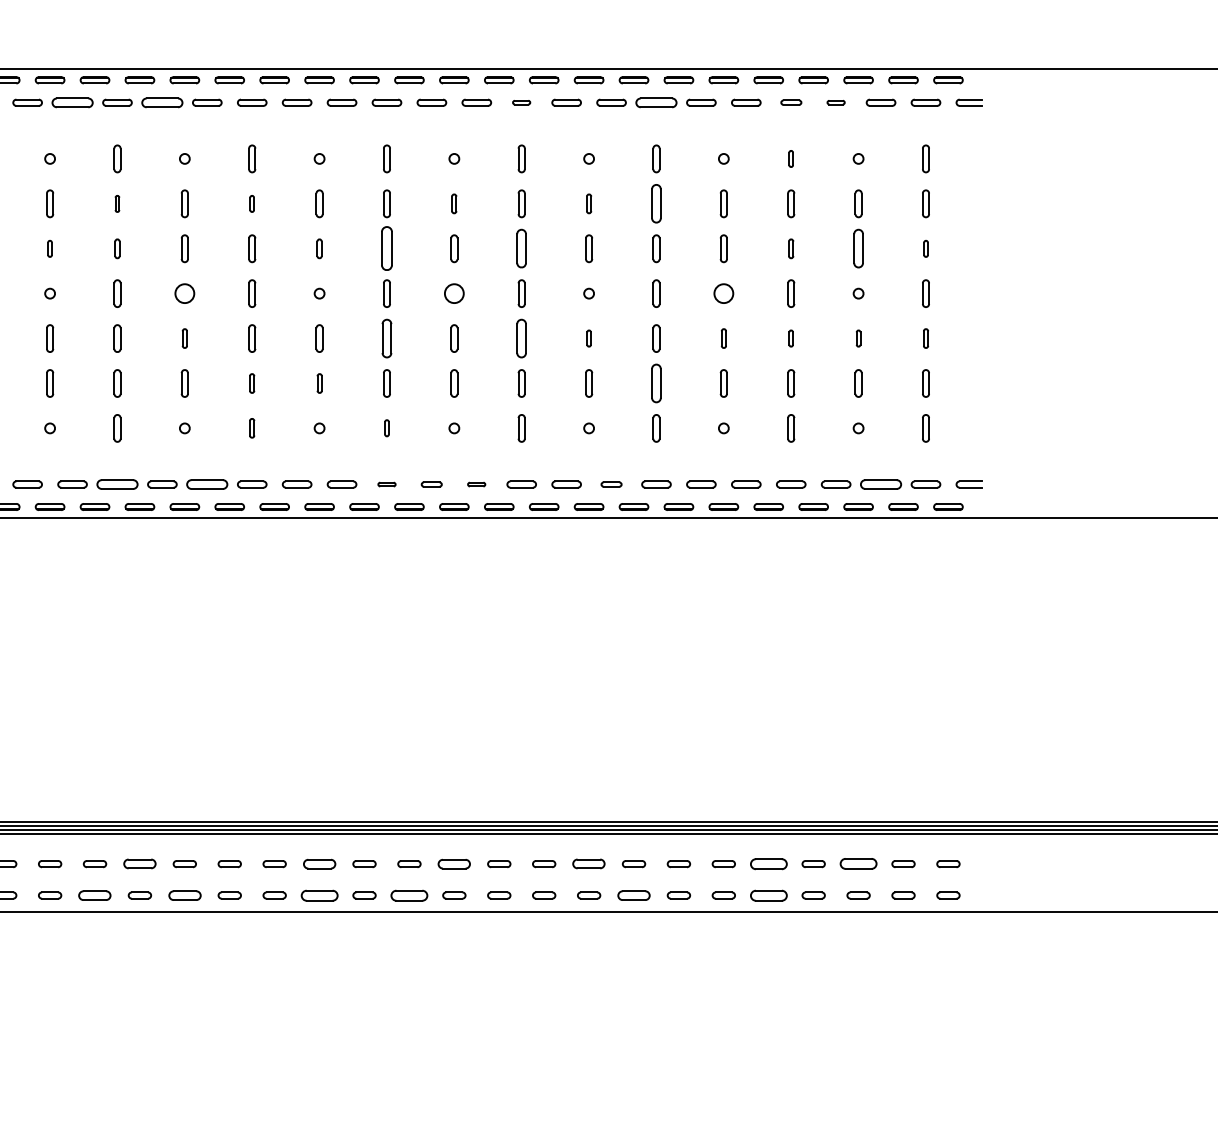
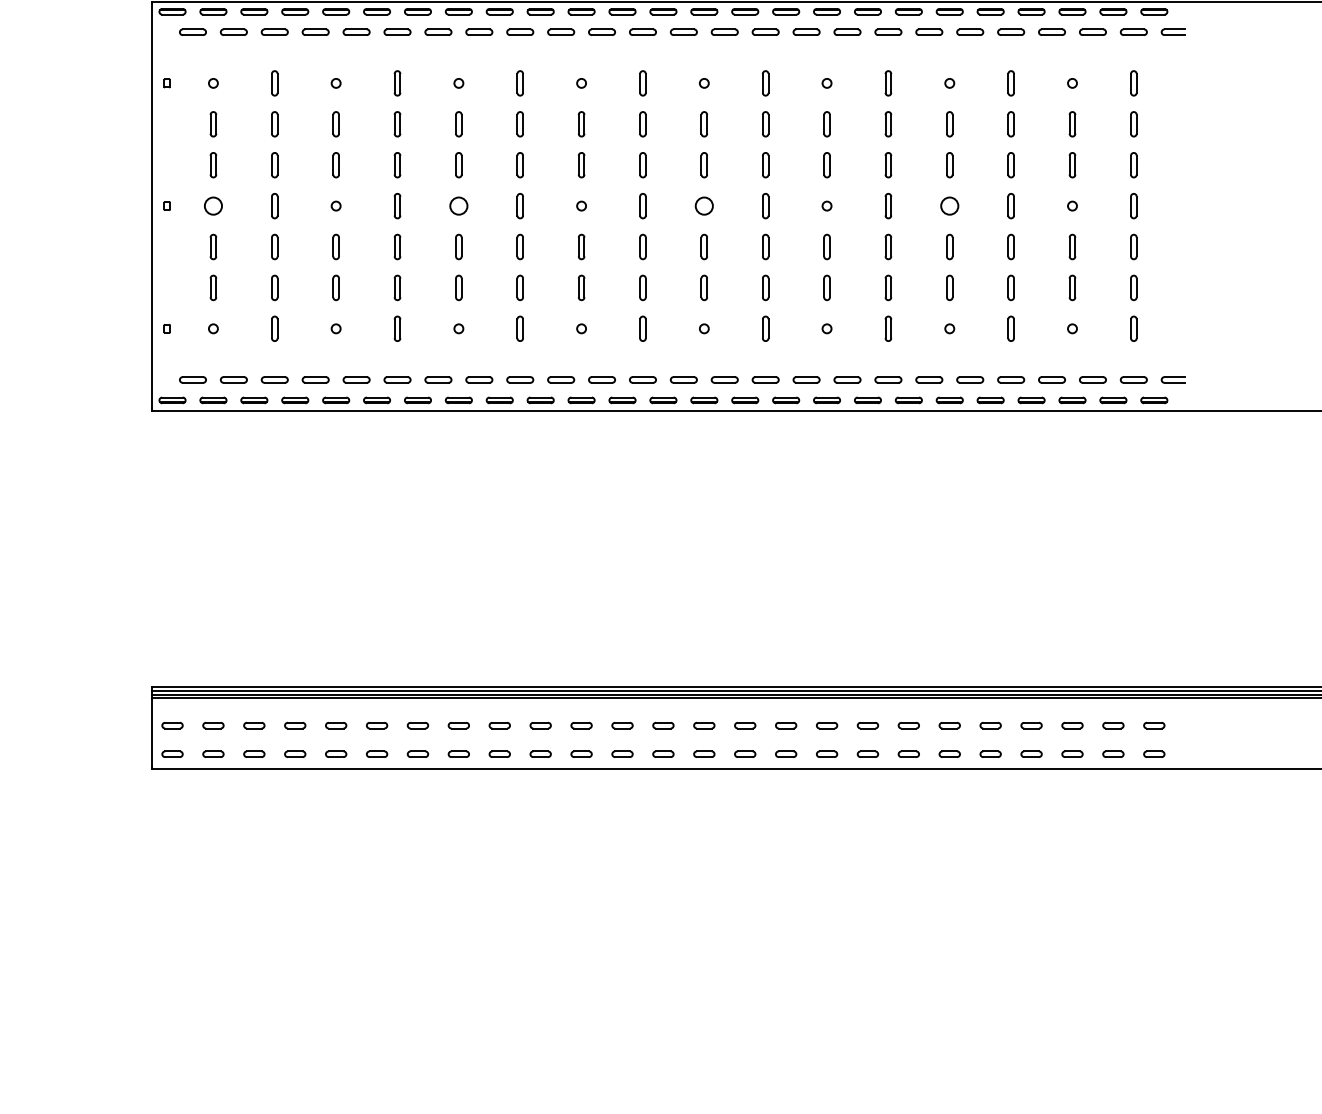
part: (72, 101) -> (356, 31), size x0.71
part: (162, 101) -> (438, 31), size x0.71
part: (521, 101) -> (765, 31), size x1.67
part: (656, 101) -> (888, 31), size x0.71
part: (791, 101) -> (1011, 31), size x1.43
part: (835, 101) -> (1051, 31), size x1.67
part: (790, 159) -> (1010, 83), size x1.67
part: (117, 204) -> (397, 124), size x1.67
part: (251, 204) -> (519, 124), size x1.67
part: (453, 204) -> (703, 124), size x1.43
part: (588, 204) -> (826, 124), size x1.43
part: (656, 204) -> (888, 124), size x0.71
part: (49, 249) -> (335, 165), size x1.67
part: (117, 249) -> (397, 165), size x1.43
part: (319, 249) -> (581, 165), size x1.43
part: (386, 249) -> (642, 165), size x0.62
part: (521, 249) -> (765, 165), size x0.71
part: (790, 249) -> (1010, 165), size x1.43
part: (858, 249) -> (1072, 165), size x0.71
part: (925, 249) -> (1133, 165), size x1.67
part: (184, 338) -> (458, 246), size x1.43
part: (386, 338) -> (642, 246), size x0.71
part: (521, 338) -> (765, 246), size x0.71
part: (588, 338) -> (826, 246), size x1.67
part: (723, 338) -> (949, 246), size x1.43
part: (790, 338) -> (1010, 246), size x1.67
part: (858, 338) -> (1072, 246), size x1.67
part: (925, 338) -> (1133, 246), size x1.43
part: (251, 383) -> (519, 287), size x1.43
part: (319, 383) -> (581, 287), size x1.43
part: (656, 383) -> (888, 287), size x0.71
part: (251, 428) -> (519, 328), size x1.43
part: (386, 428) -> (642, 328), size x1.67
part: (117, 484) -> (397, 379), size x0.71
part: (207, 484) -> (479, 379), size x0.71
part: (386, 484) -> (642, 379), size x1.67
part: (431, 484) -> (683, 379), size x1.43
part: (476, 484) -> (724, 379), size x1.67
part: (611, 484) -> (847, 379), size x1.43
part: (880, 484) -> (1092, 379), size x0.71
part: (139, 863) -> (417, 725), size x0.71
part: (319, 863) -> (581, 725), size x0.71
part: (454, 863) -> (704, 725), size x0.71
part: (589, 863) -> (827, 725), size x0.71
part: (768, 863) -> (990, 725), size x0.62
part: (858, 863) -> (1072, 725), size x0.62
part: (95, 894) -> (377, 753), size x0.71
part: (184, 894) -> (458, 753), size x0.71
part: (319, 894) -> (581, 753), size x0.62
part: (409, 894) -> (663, 753), size x0.62
part: (633, 894) -> (867, 753), size x0.71
part: (768, 894) -> (990, 753), size x0.62

